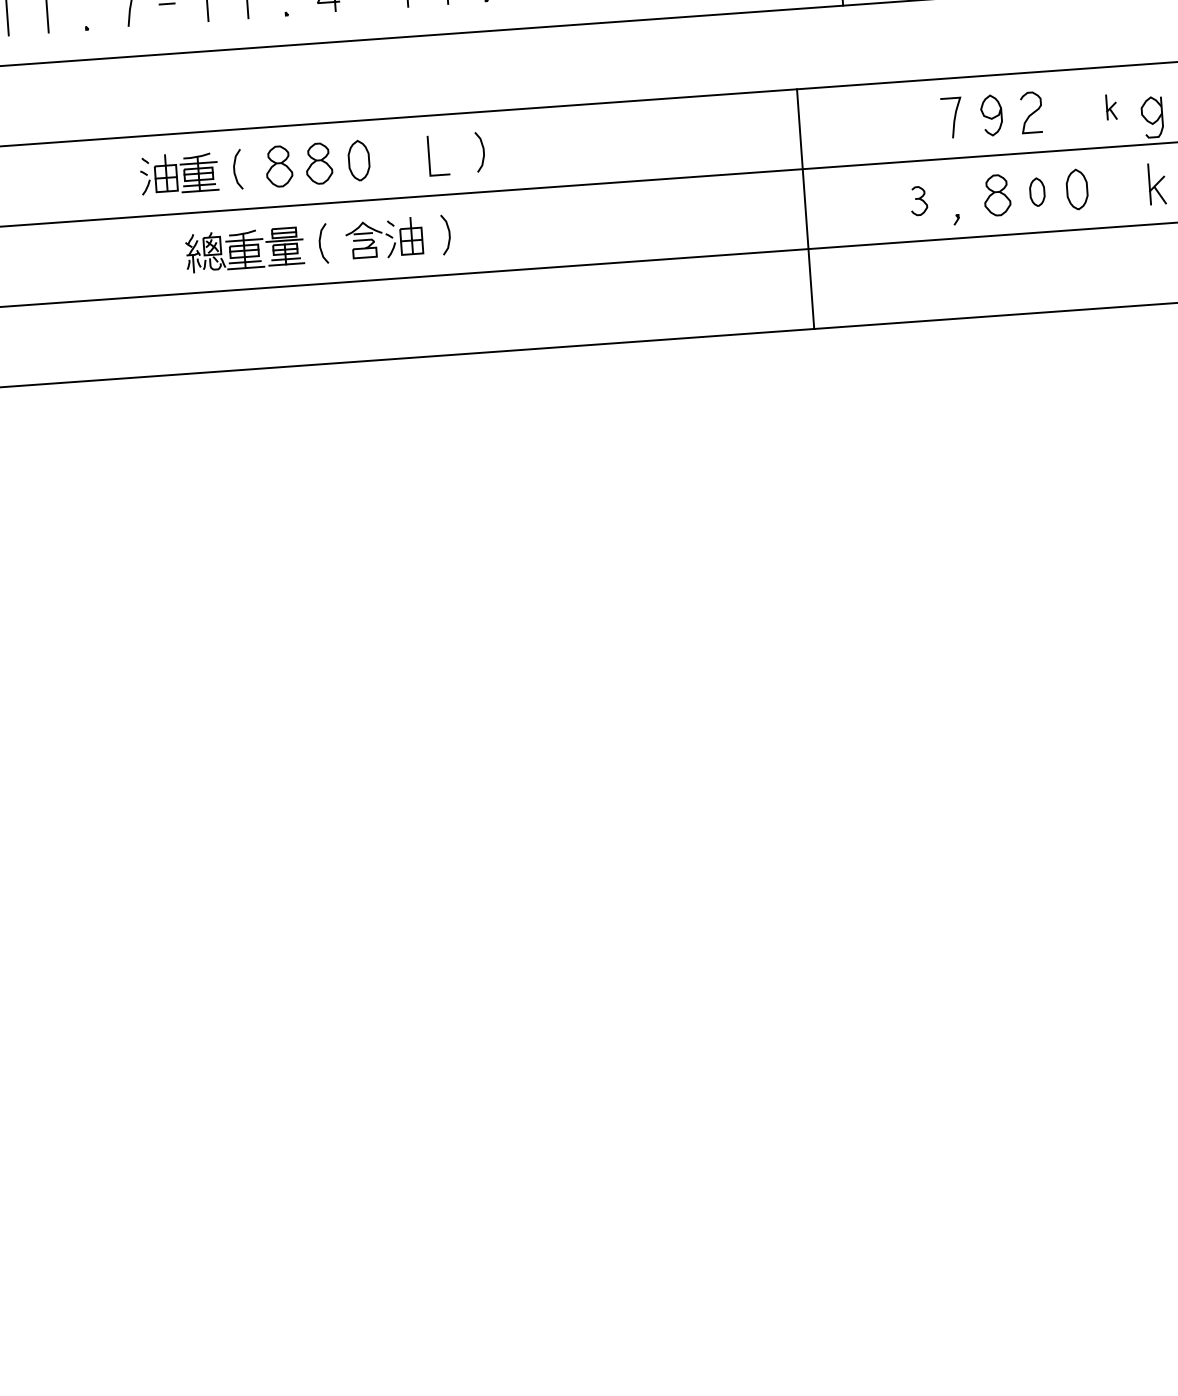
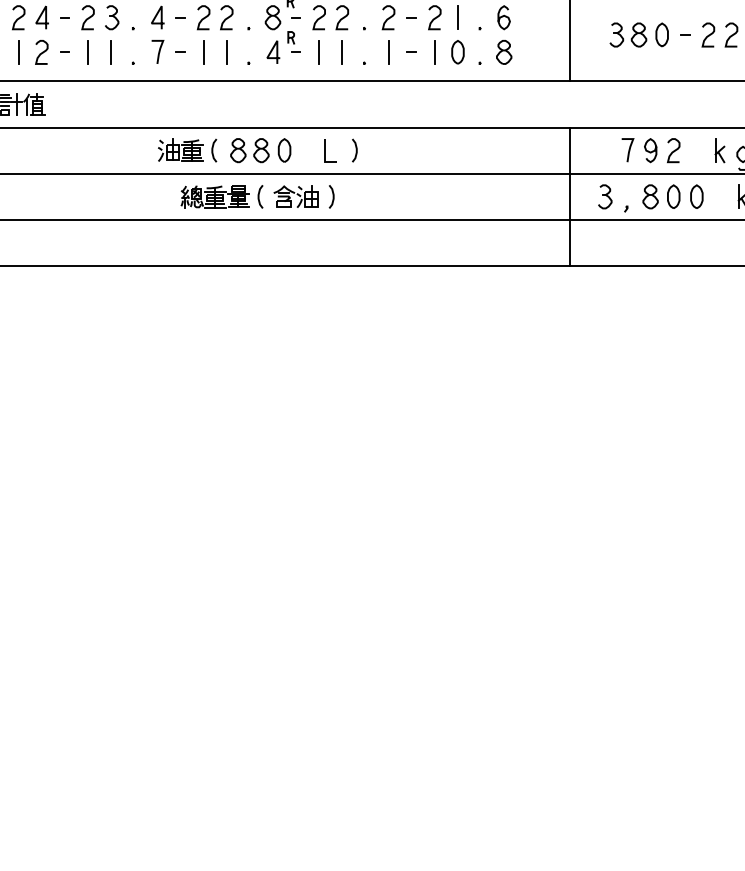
part: (1110, 106) -> (719, 150), size x1.67
part: (1036, 191) -> (673, 196), size x1.43
part: (919, 200) -> (605, 196), size x1.43
line: (805, 208) -> (569, 196), moved

